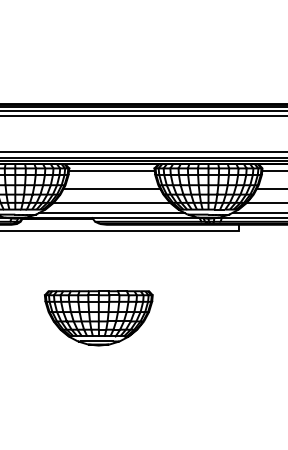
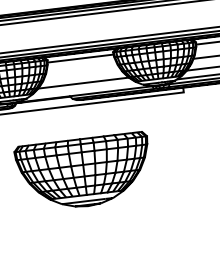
line: (111, 189) -> (81, 72), removed
line: (111, 213) -> (84, 90), removed
part: (98, 318) -> (84, 172), size x1.6

